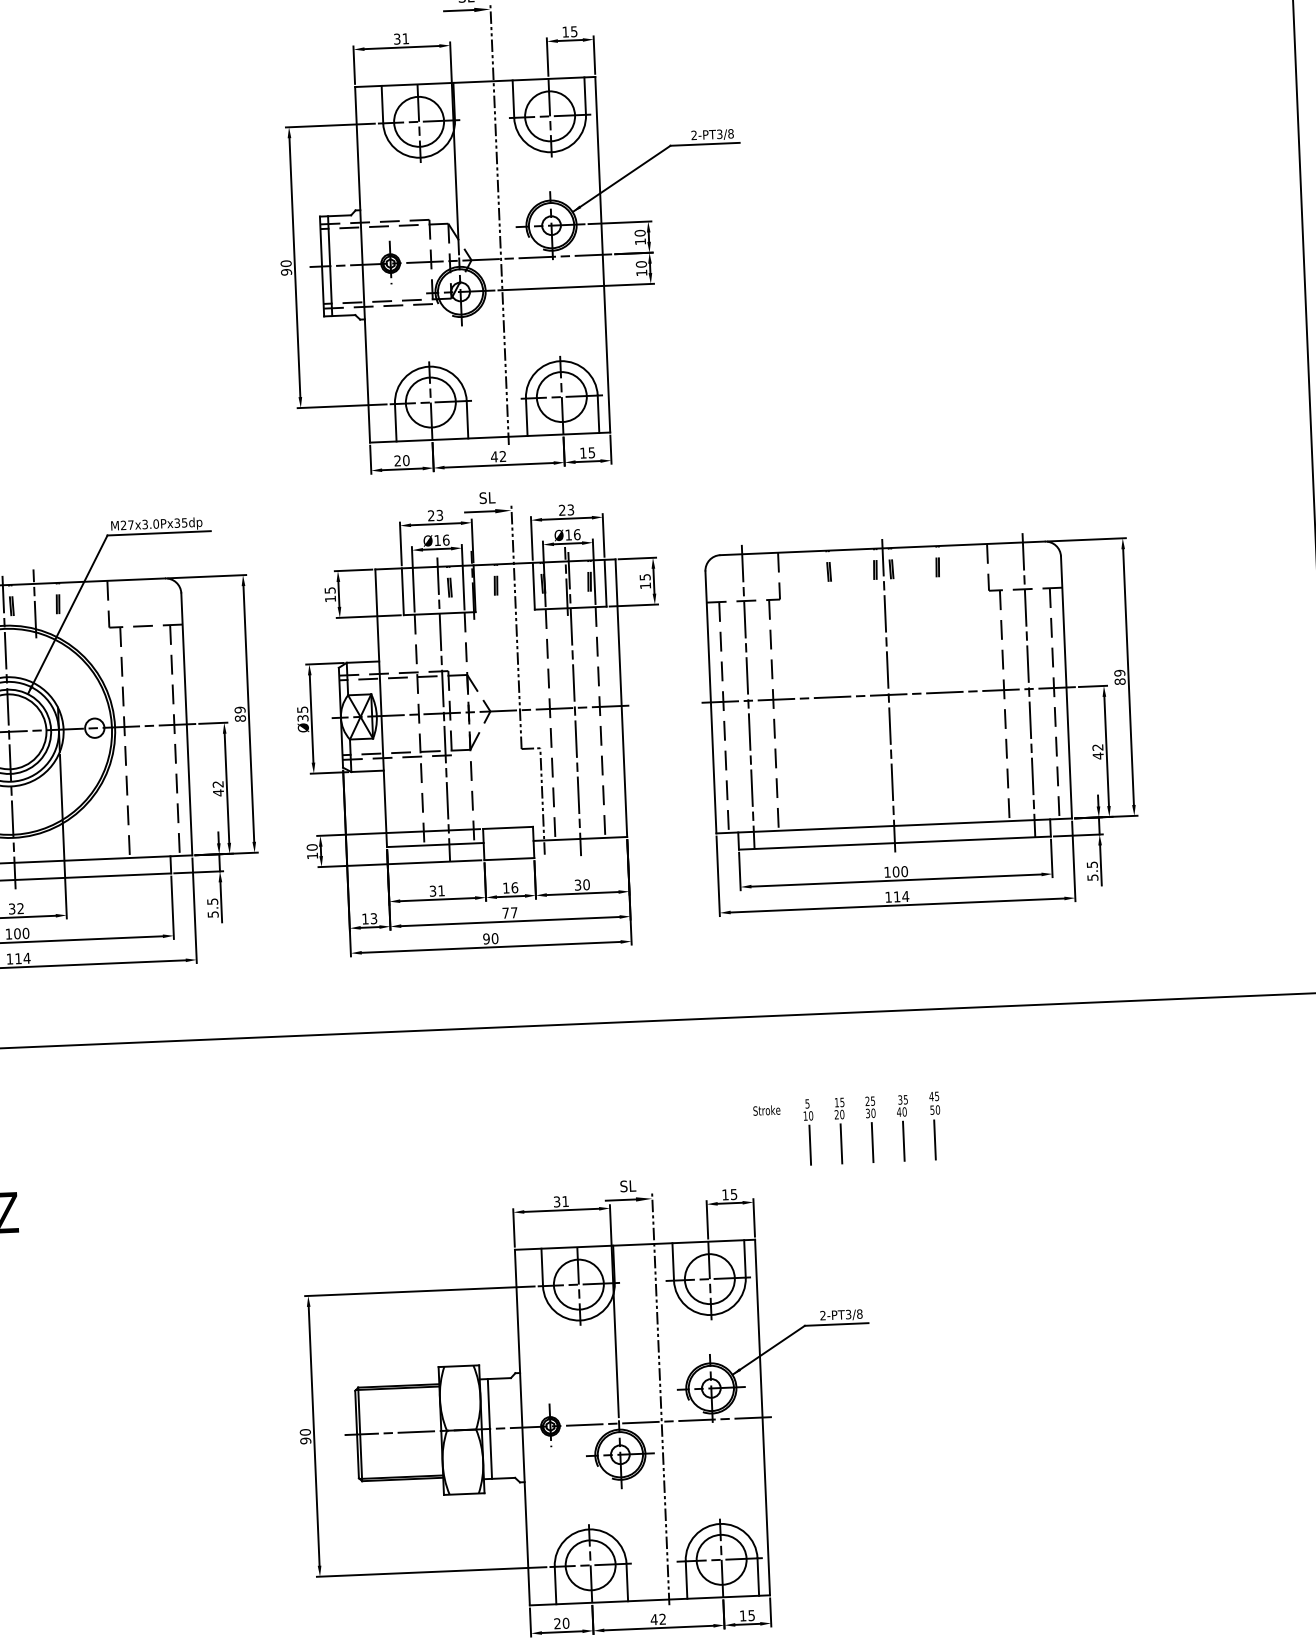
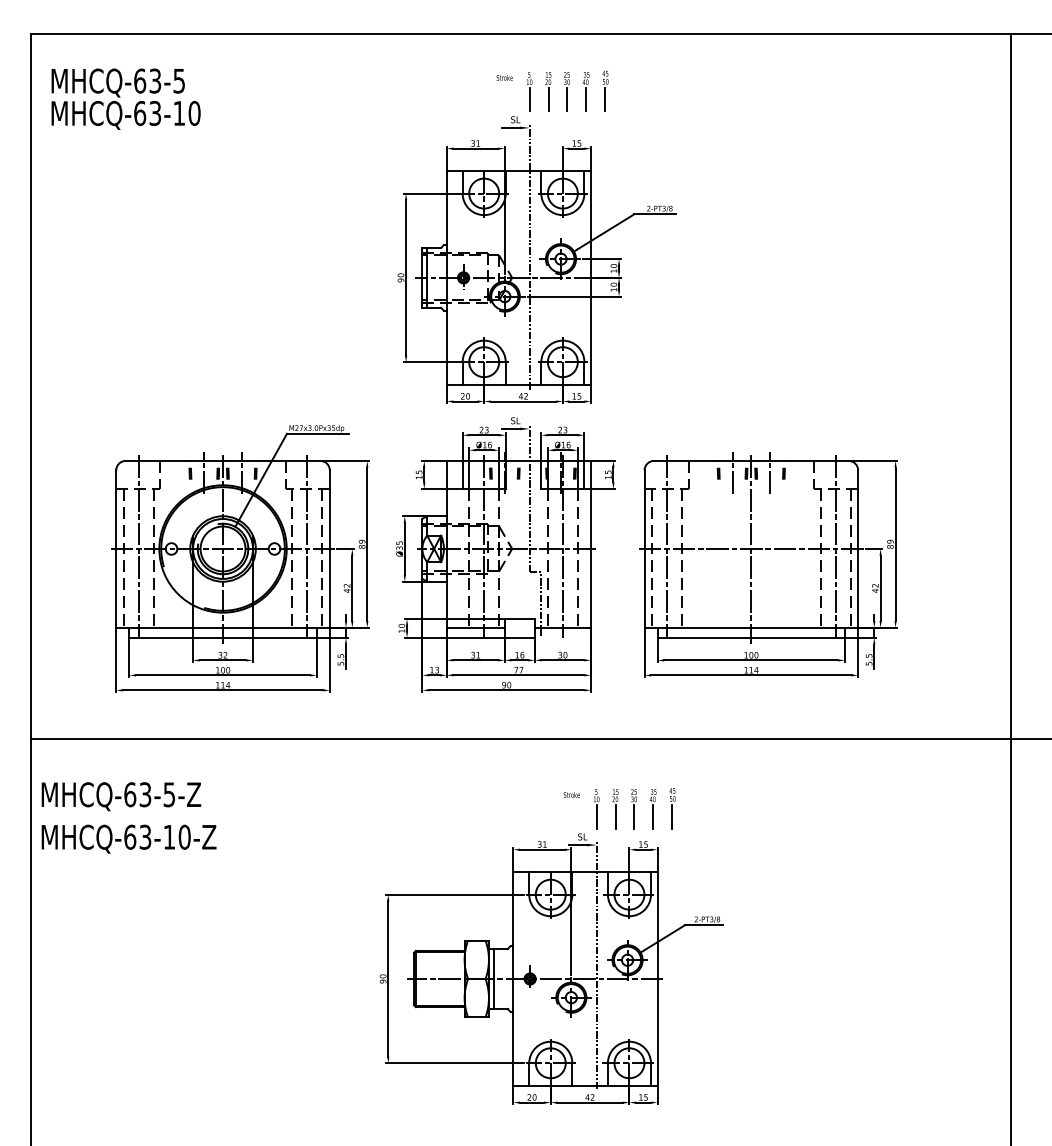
line: (915, 566) -> (770, 472), added
line: (851, 568) -> (732, 472), added
line: (149, 721) -> (307, 546), added
part: (847, 1129) -> (619, 808), moved

